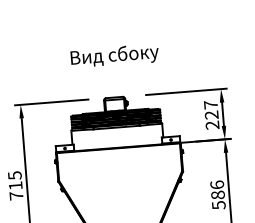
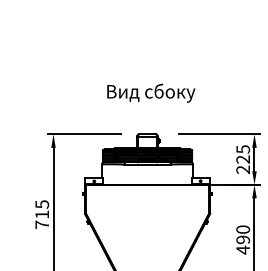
text: (211, 105) -> (243, 149), 227 -> 225
text: (218, 194) -> (243, 239), 586 -> 490

